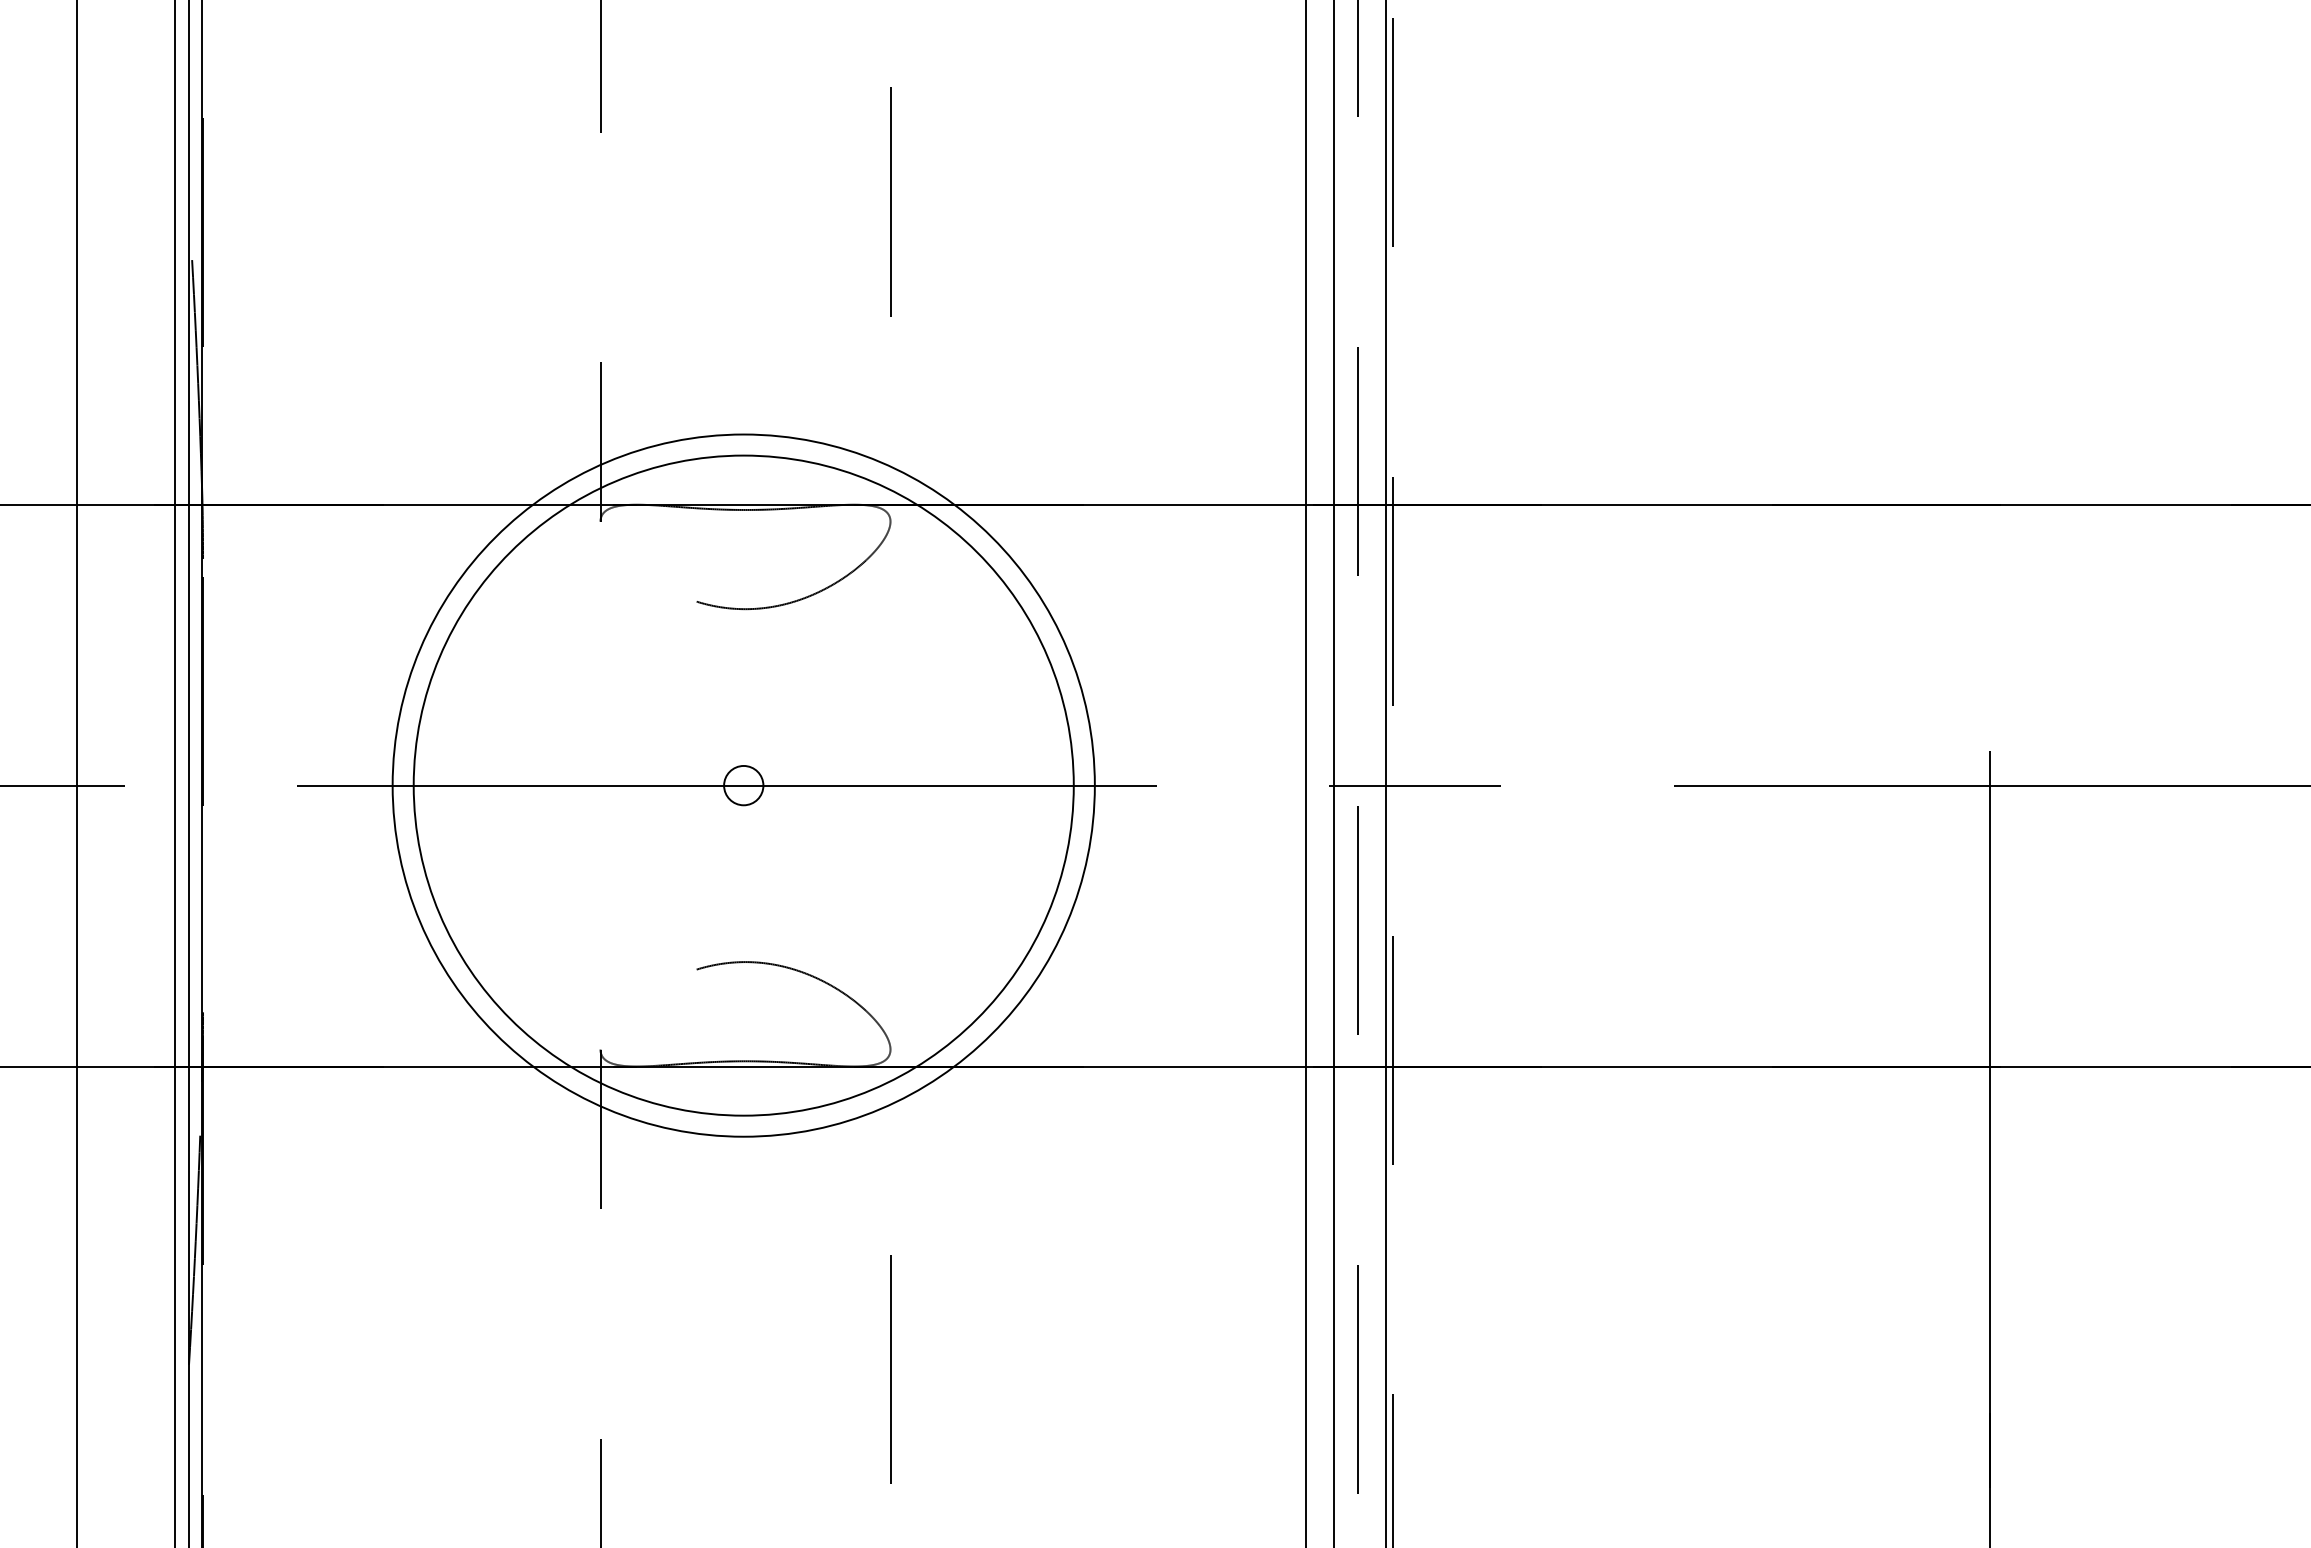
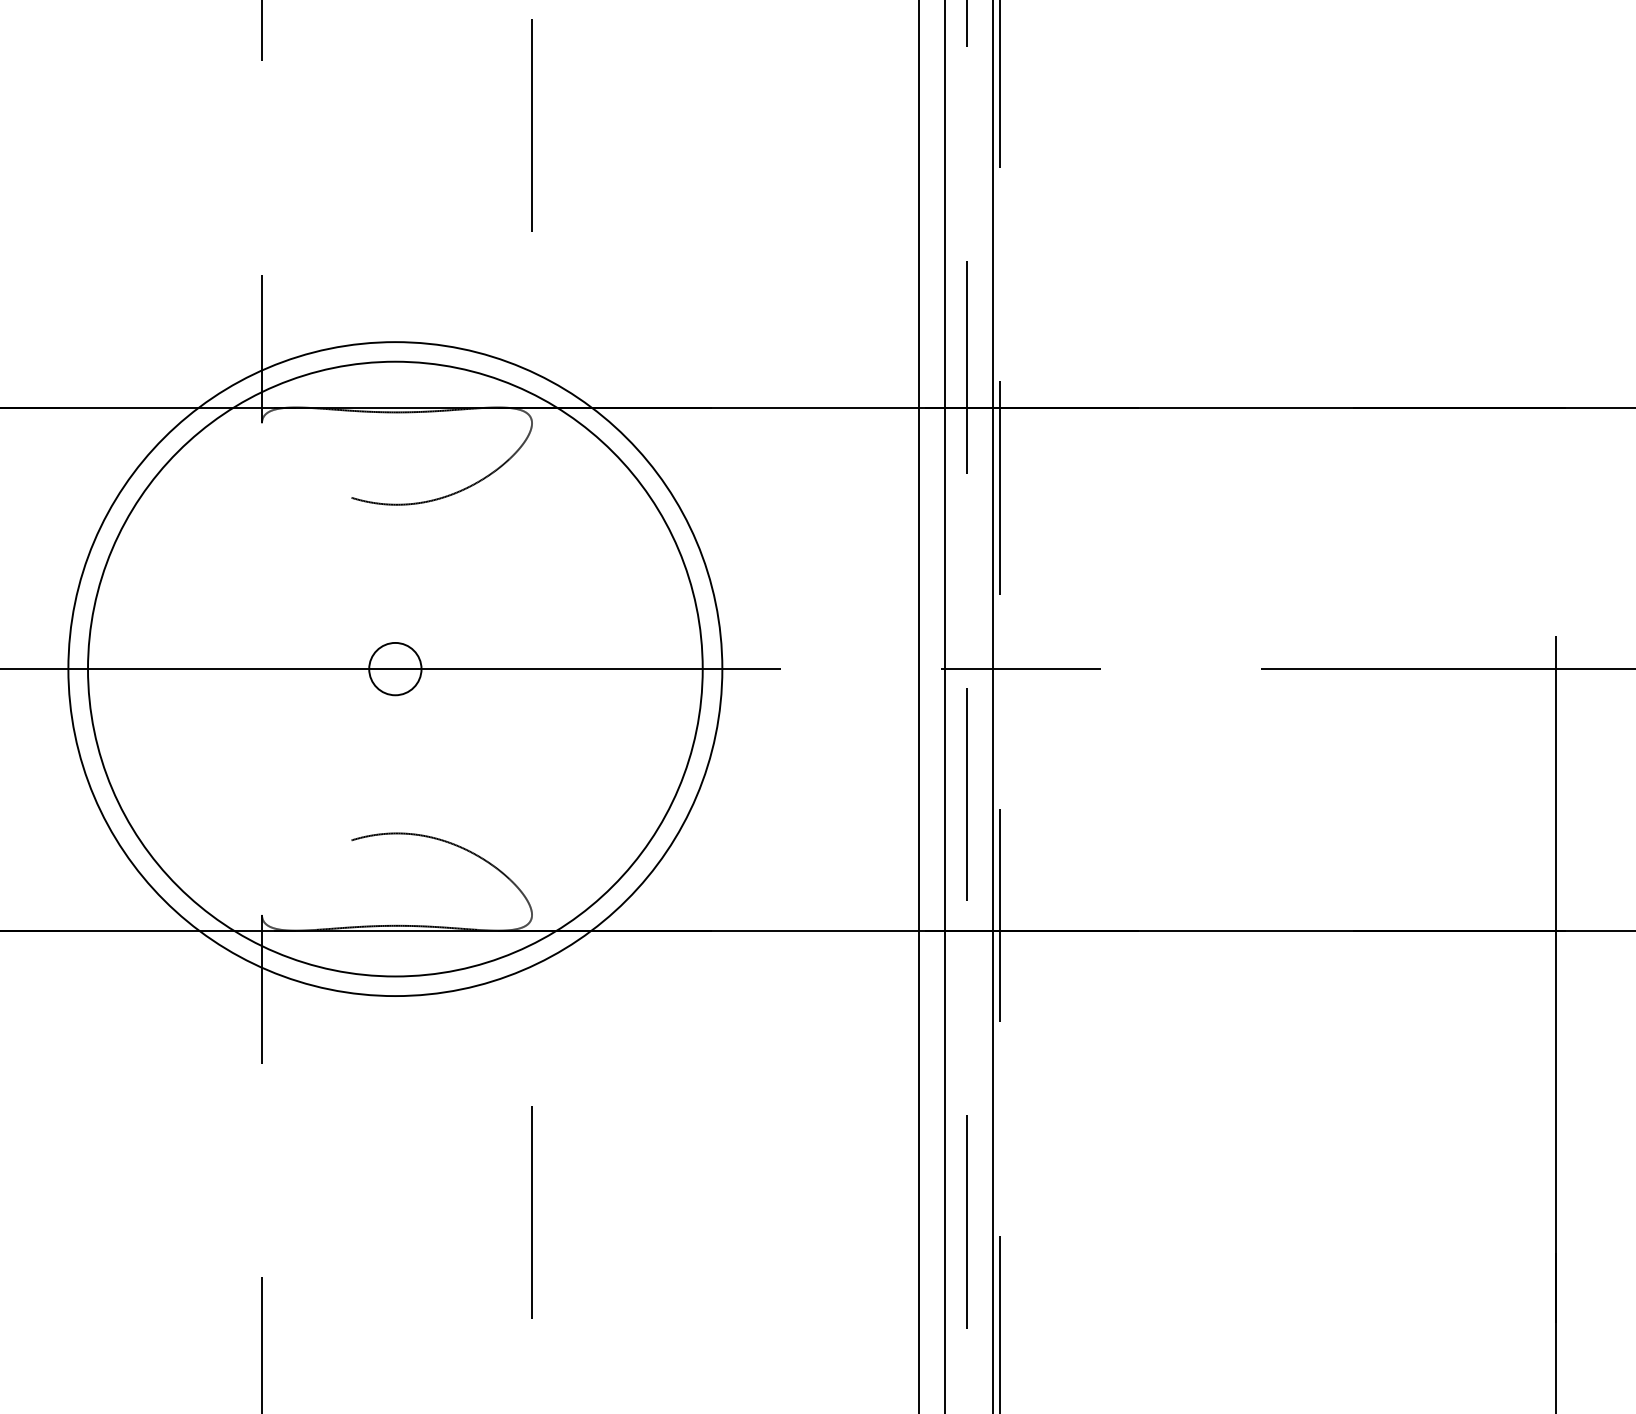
circle: (743, 785) -> (395, 668), size x1.43

